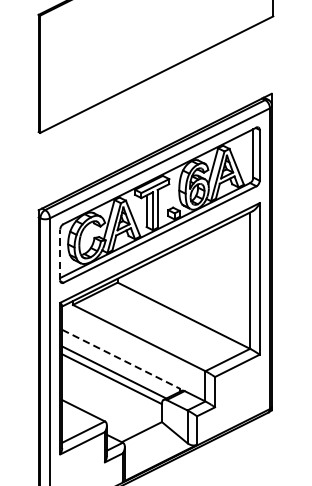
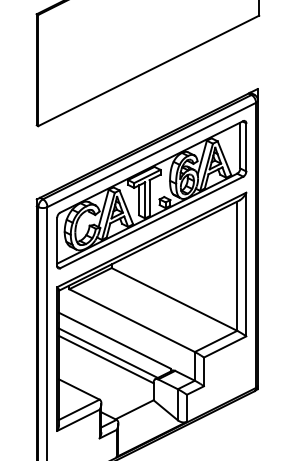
line: (60, 254) -> (57, 241), dashed -> solid
line: (121, 359) -> (115, 340), dashed -> solid

